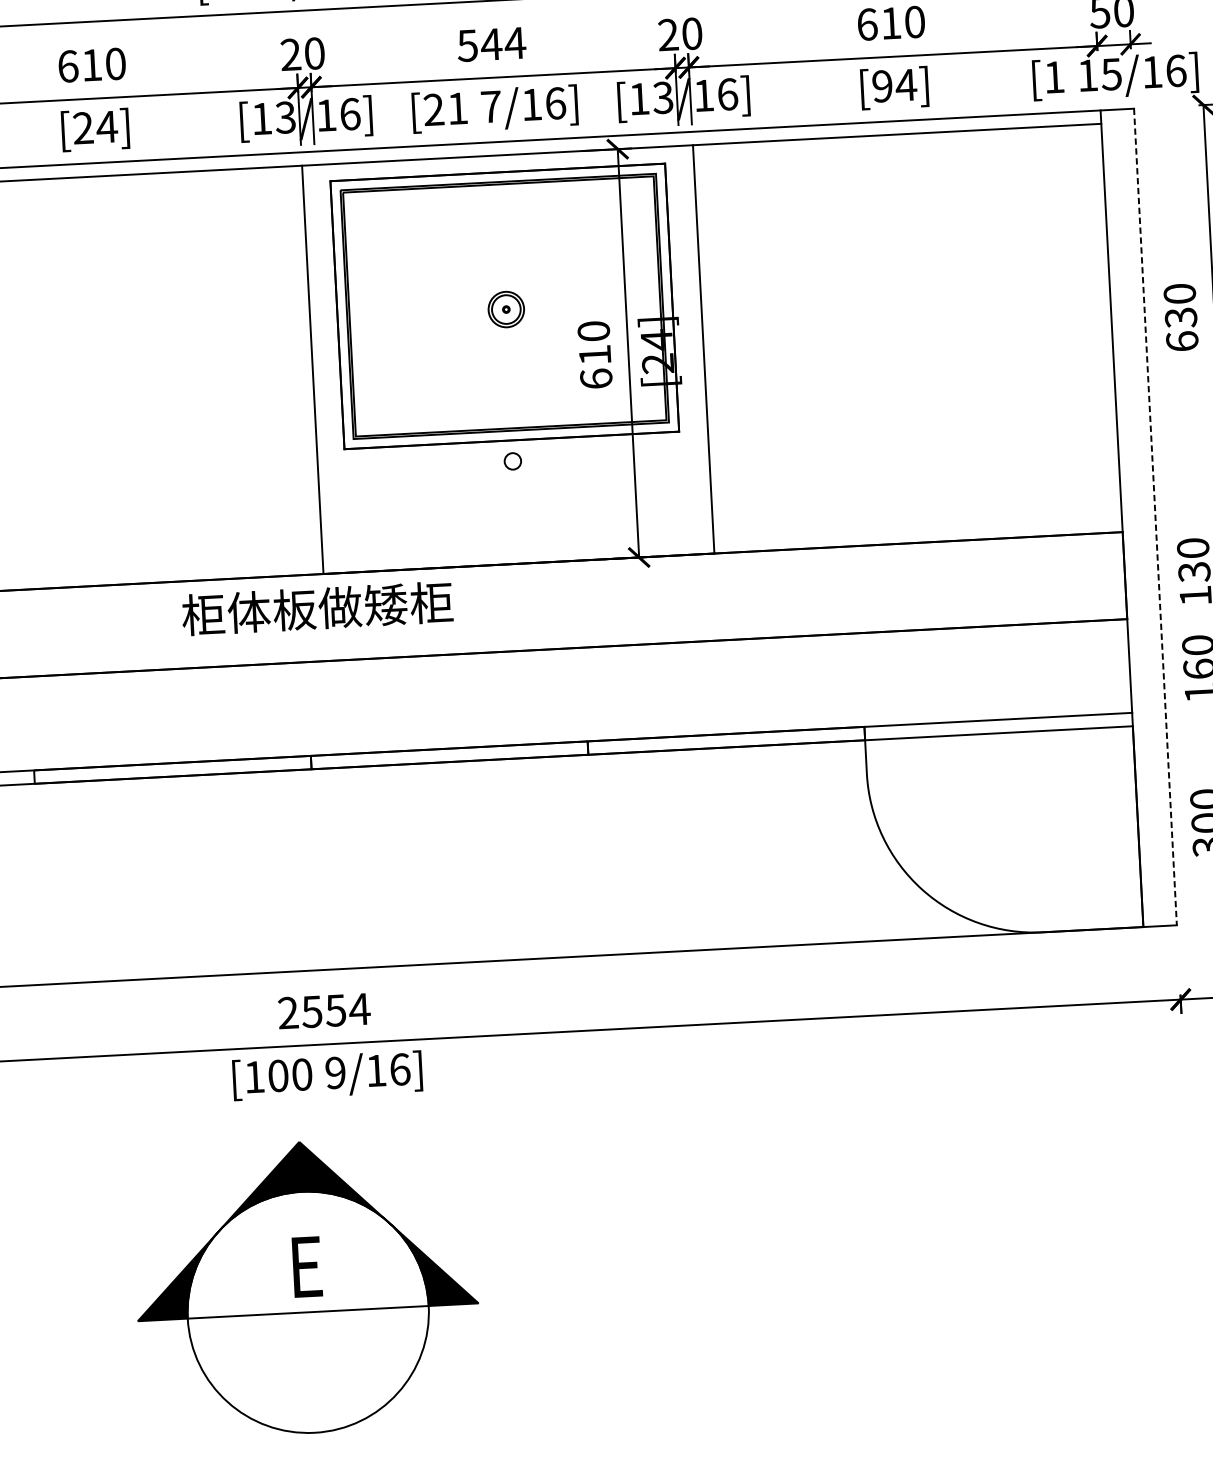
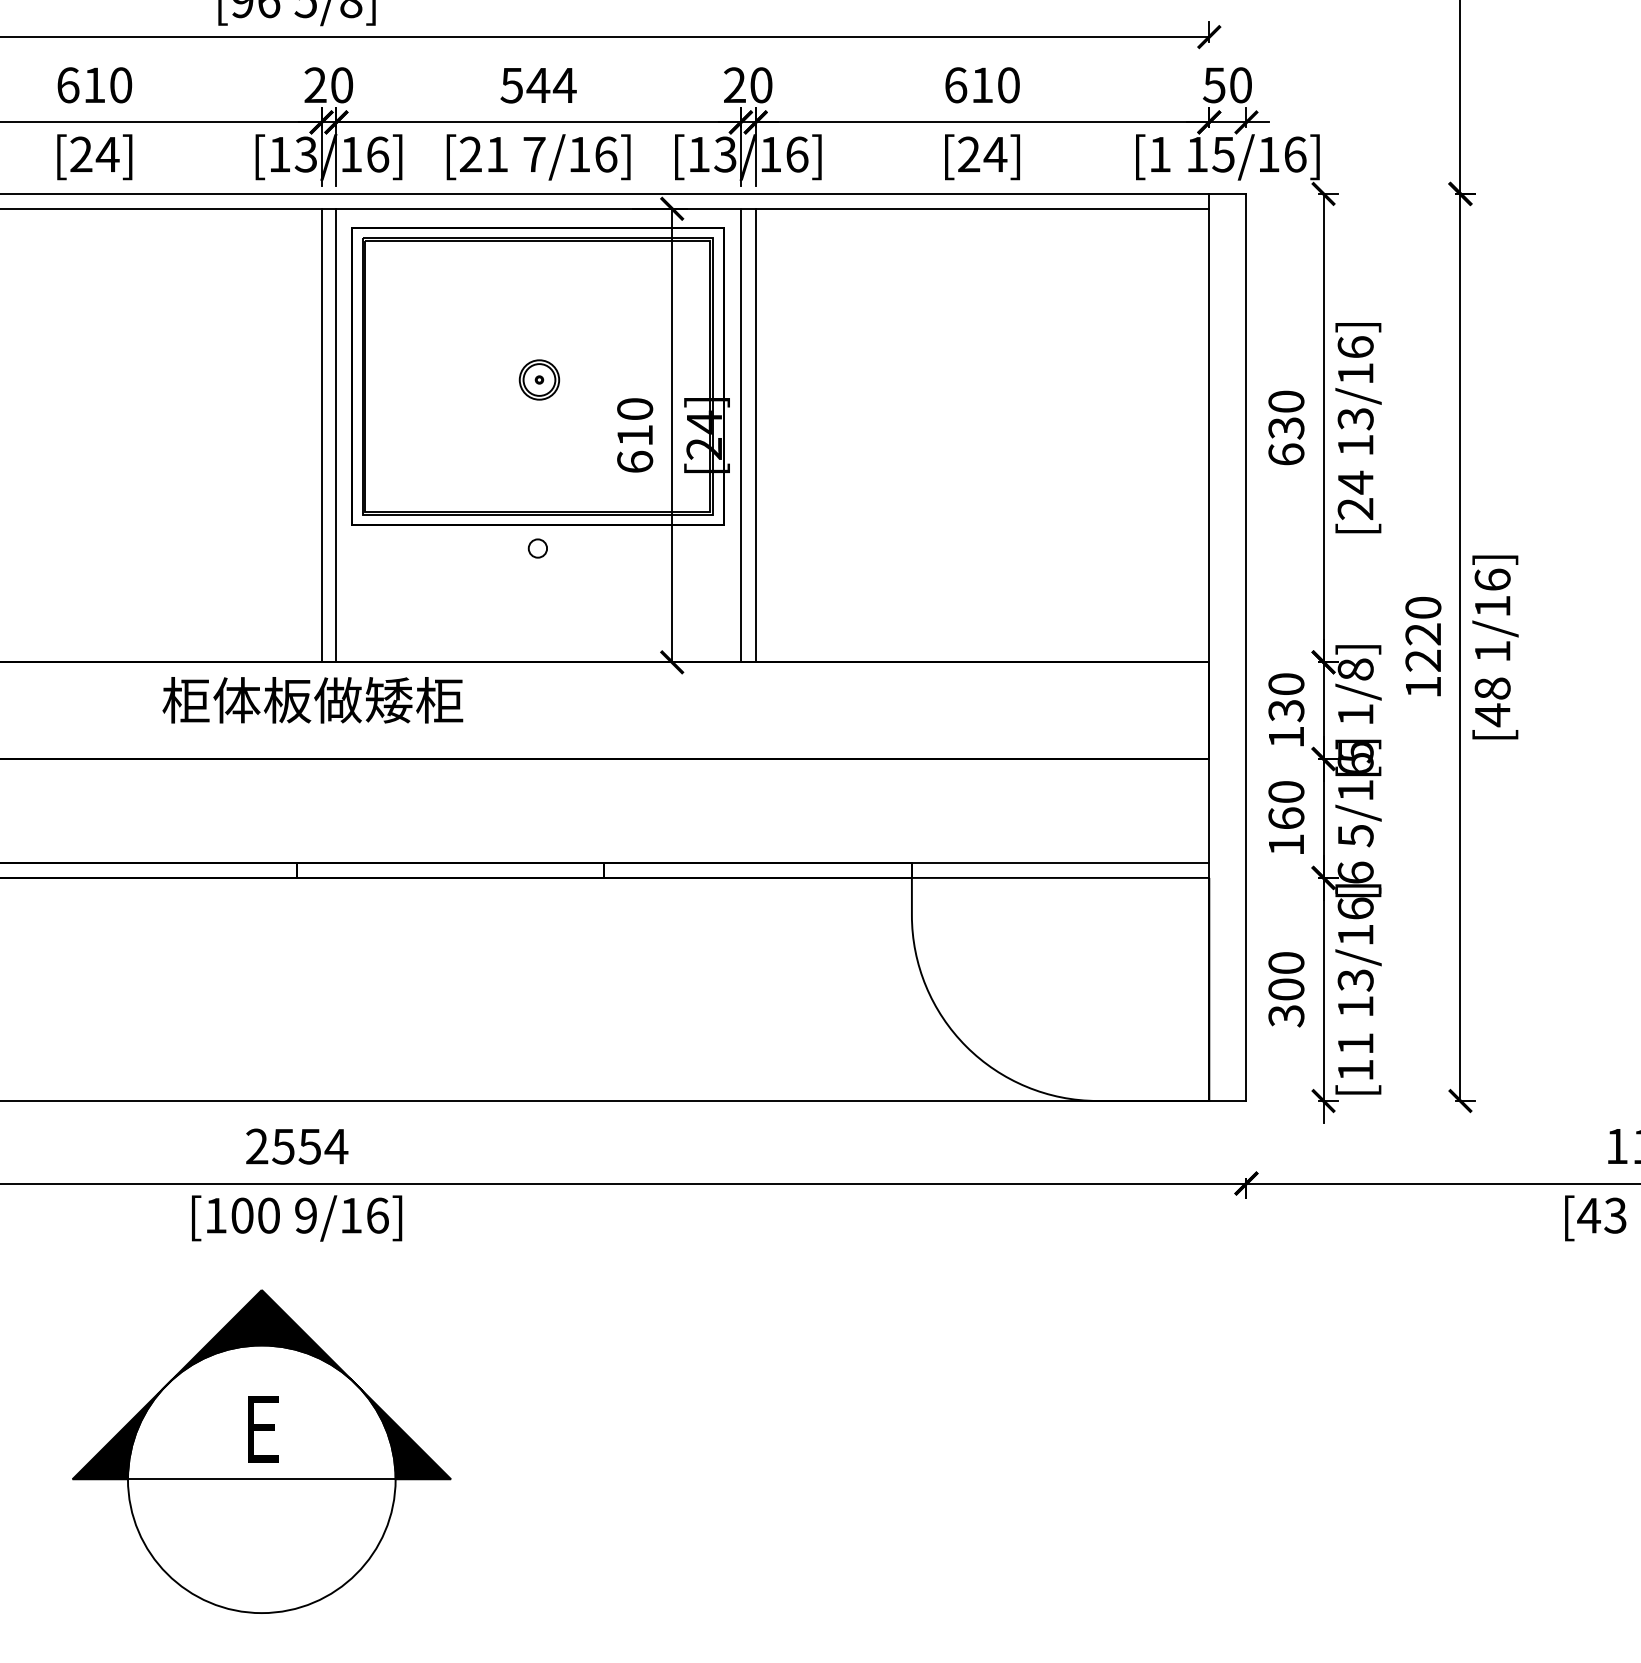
text: (882, 86) -> (969, 154), [94] -> [24]
line: (689, 350) -> (740, 435), added
line: (326, 369) -> (336, 435), added
line: (1155, 517) -> (1246, 647), dashed -> solid

